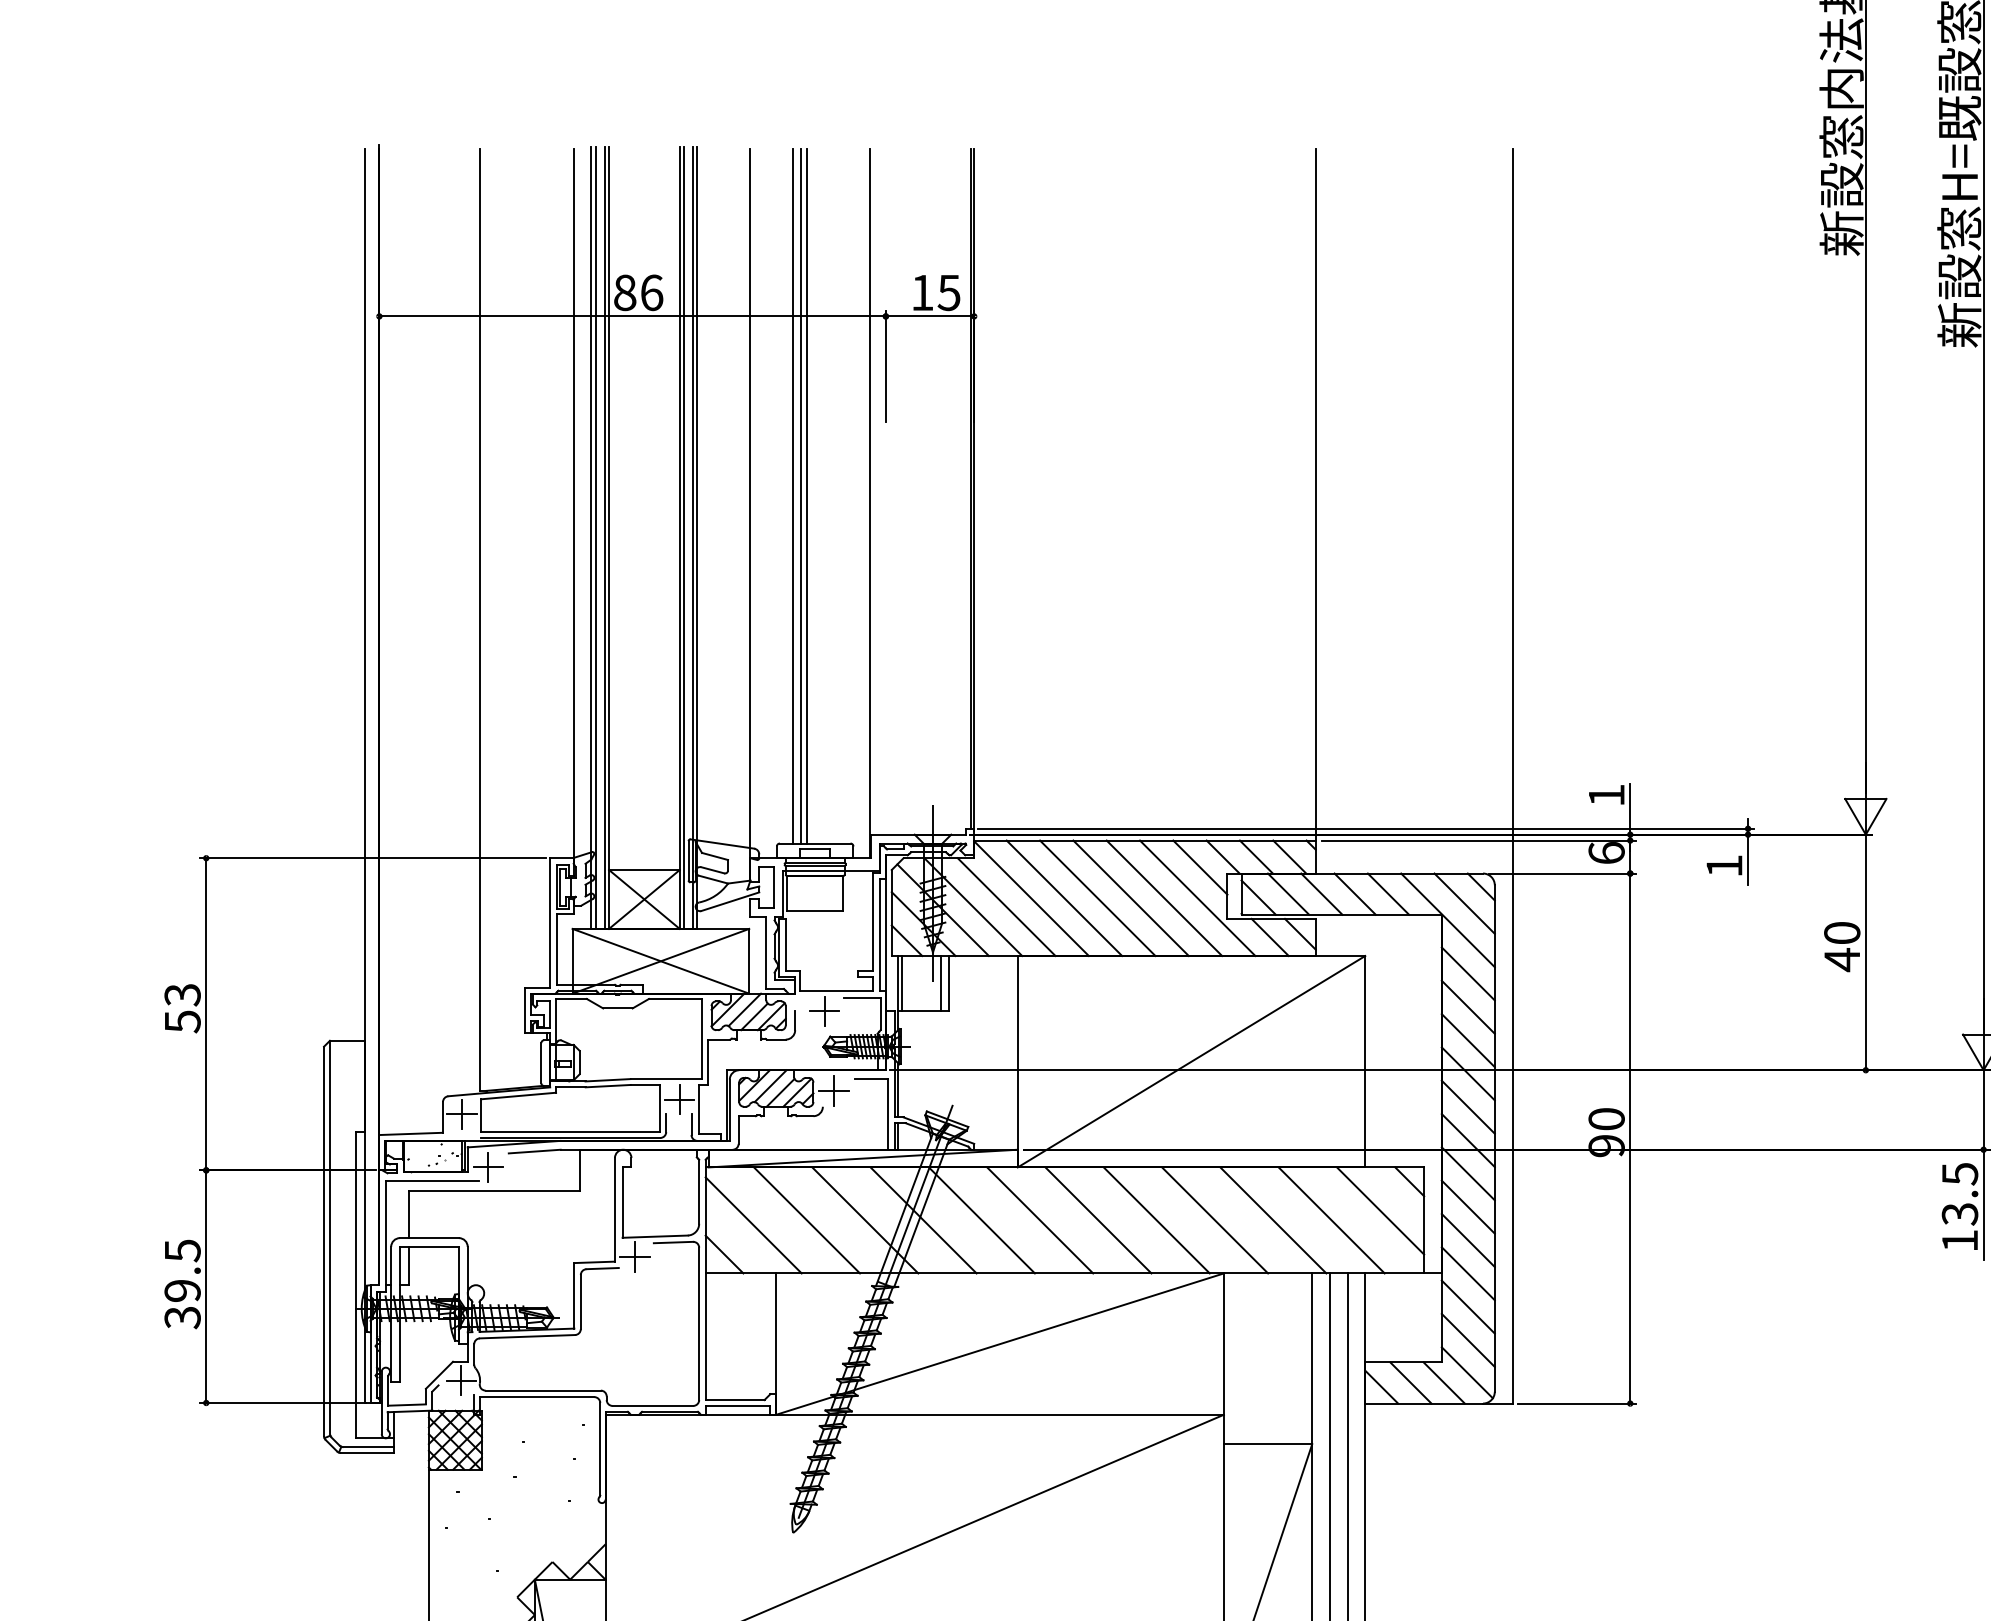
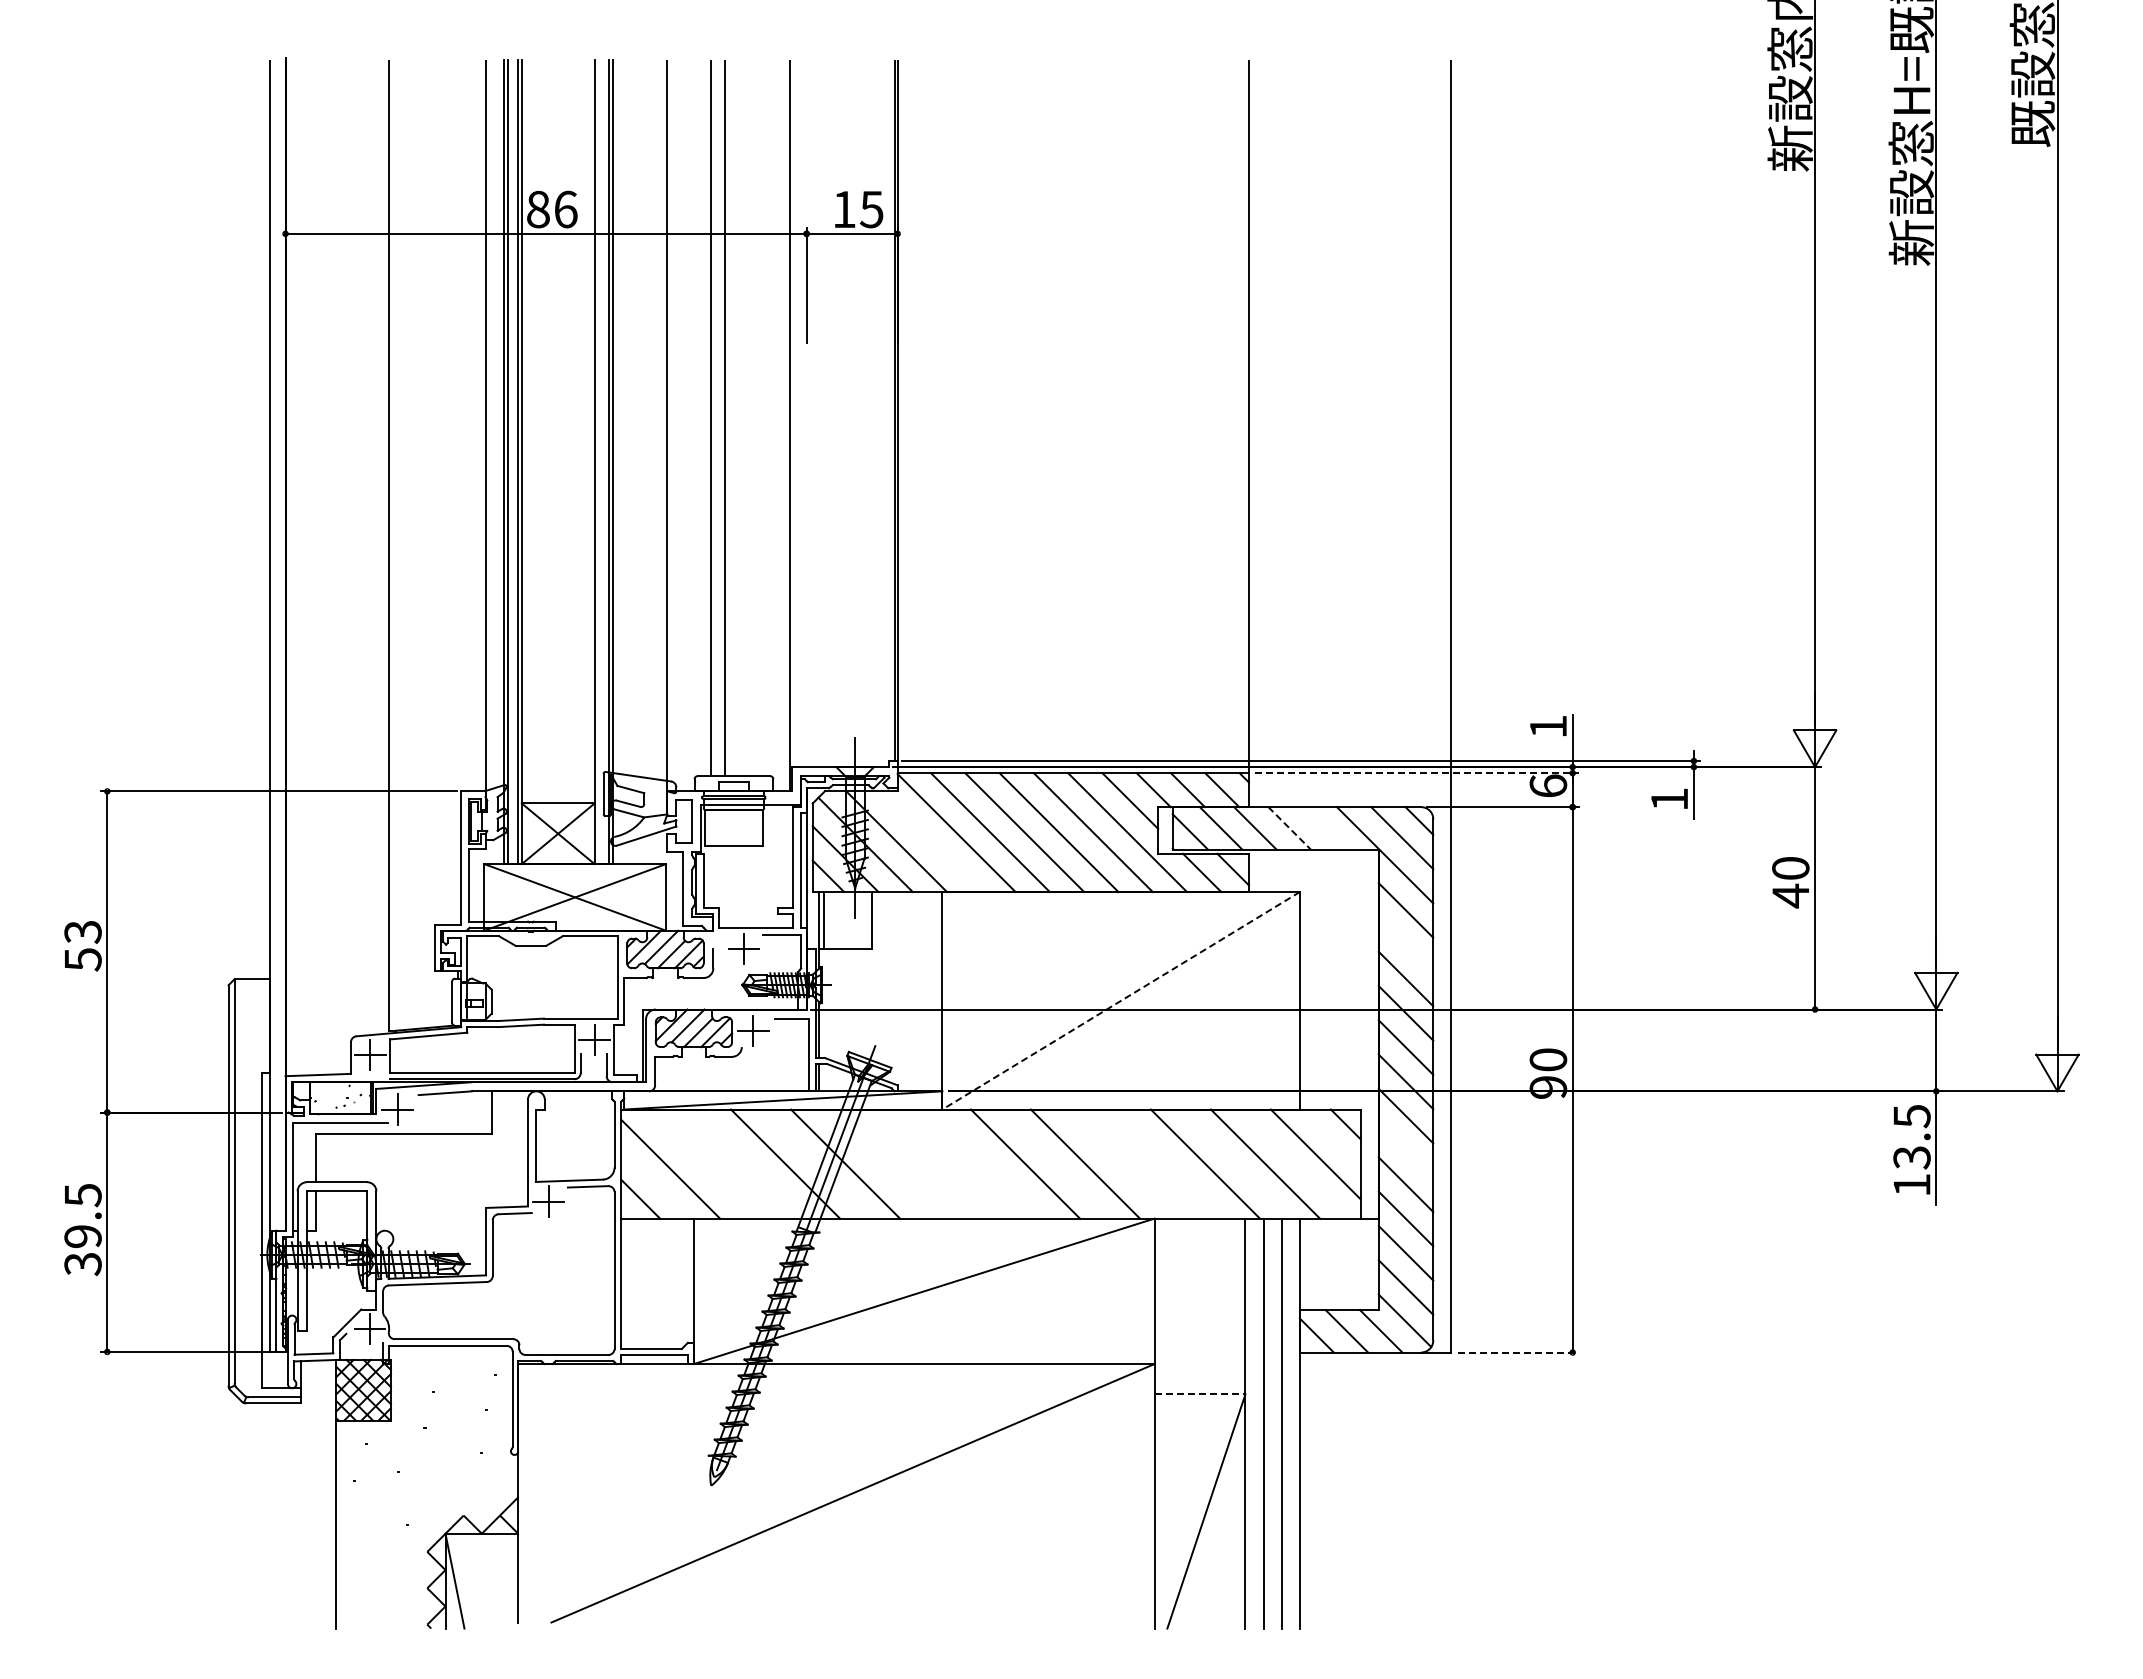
line: (801, 495) -> (719, 418), removed
line: (683, 537) -> (598, 461), removed
line: (1478, 840) -> (1416, 773), solid -> dashed
line: (1355, 894) -> (1289, 828), solid -> dashed
line: (1388, 894) -> (1323, 828), removed
line: (1006, 906) -> (930, 841), removed
line: (941, 982) -> (863, 919), removed
line: (1467, 1007) -> (1405, 944), removed
line: (1190, 1062) -> (1120, 1001), solid -> dashed
line: (1467, 1207) -> (1405, 1150), removed
line: (806, 1219) -> (725, 1163), removed
line: (981, 1219) -> (905, 1163), removed
line: (1040, 1219) -> (965, 1163), removed
line: (1214, 1219) -> (1144, 1163), removed
line: (1577, 1403) -> (1518, 1352), solid -> dashed
line: (1268, 1444) -> (1200, 1394), solid -> dashed

